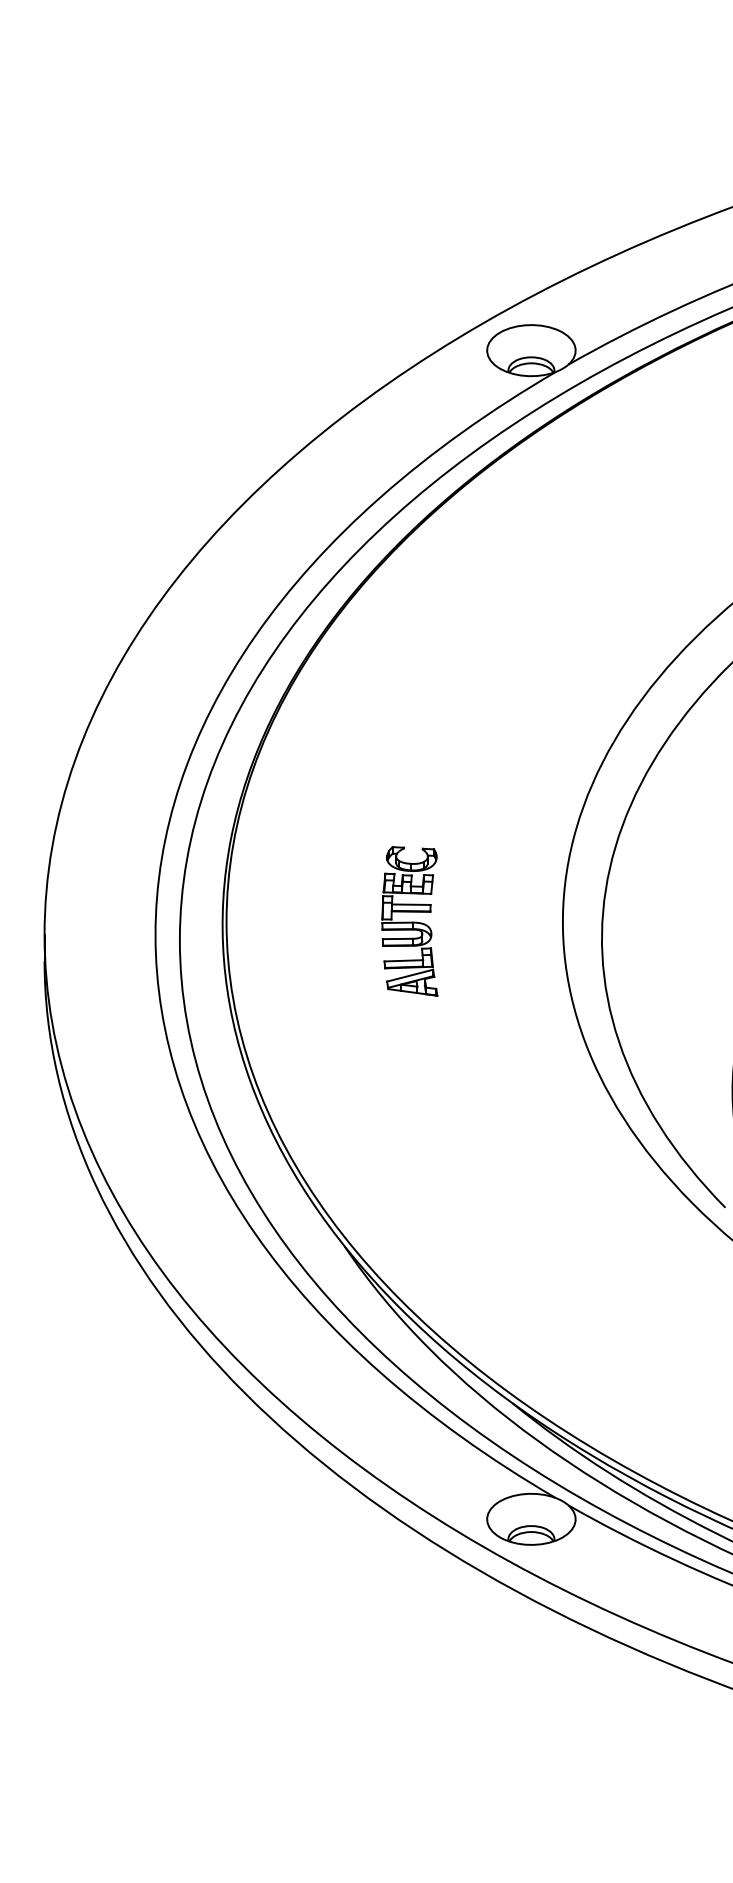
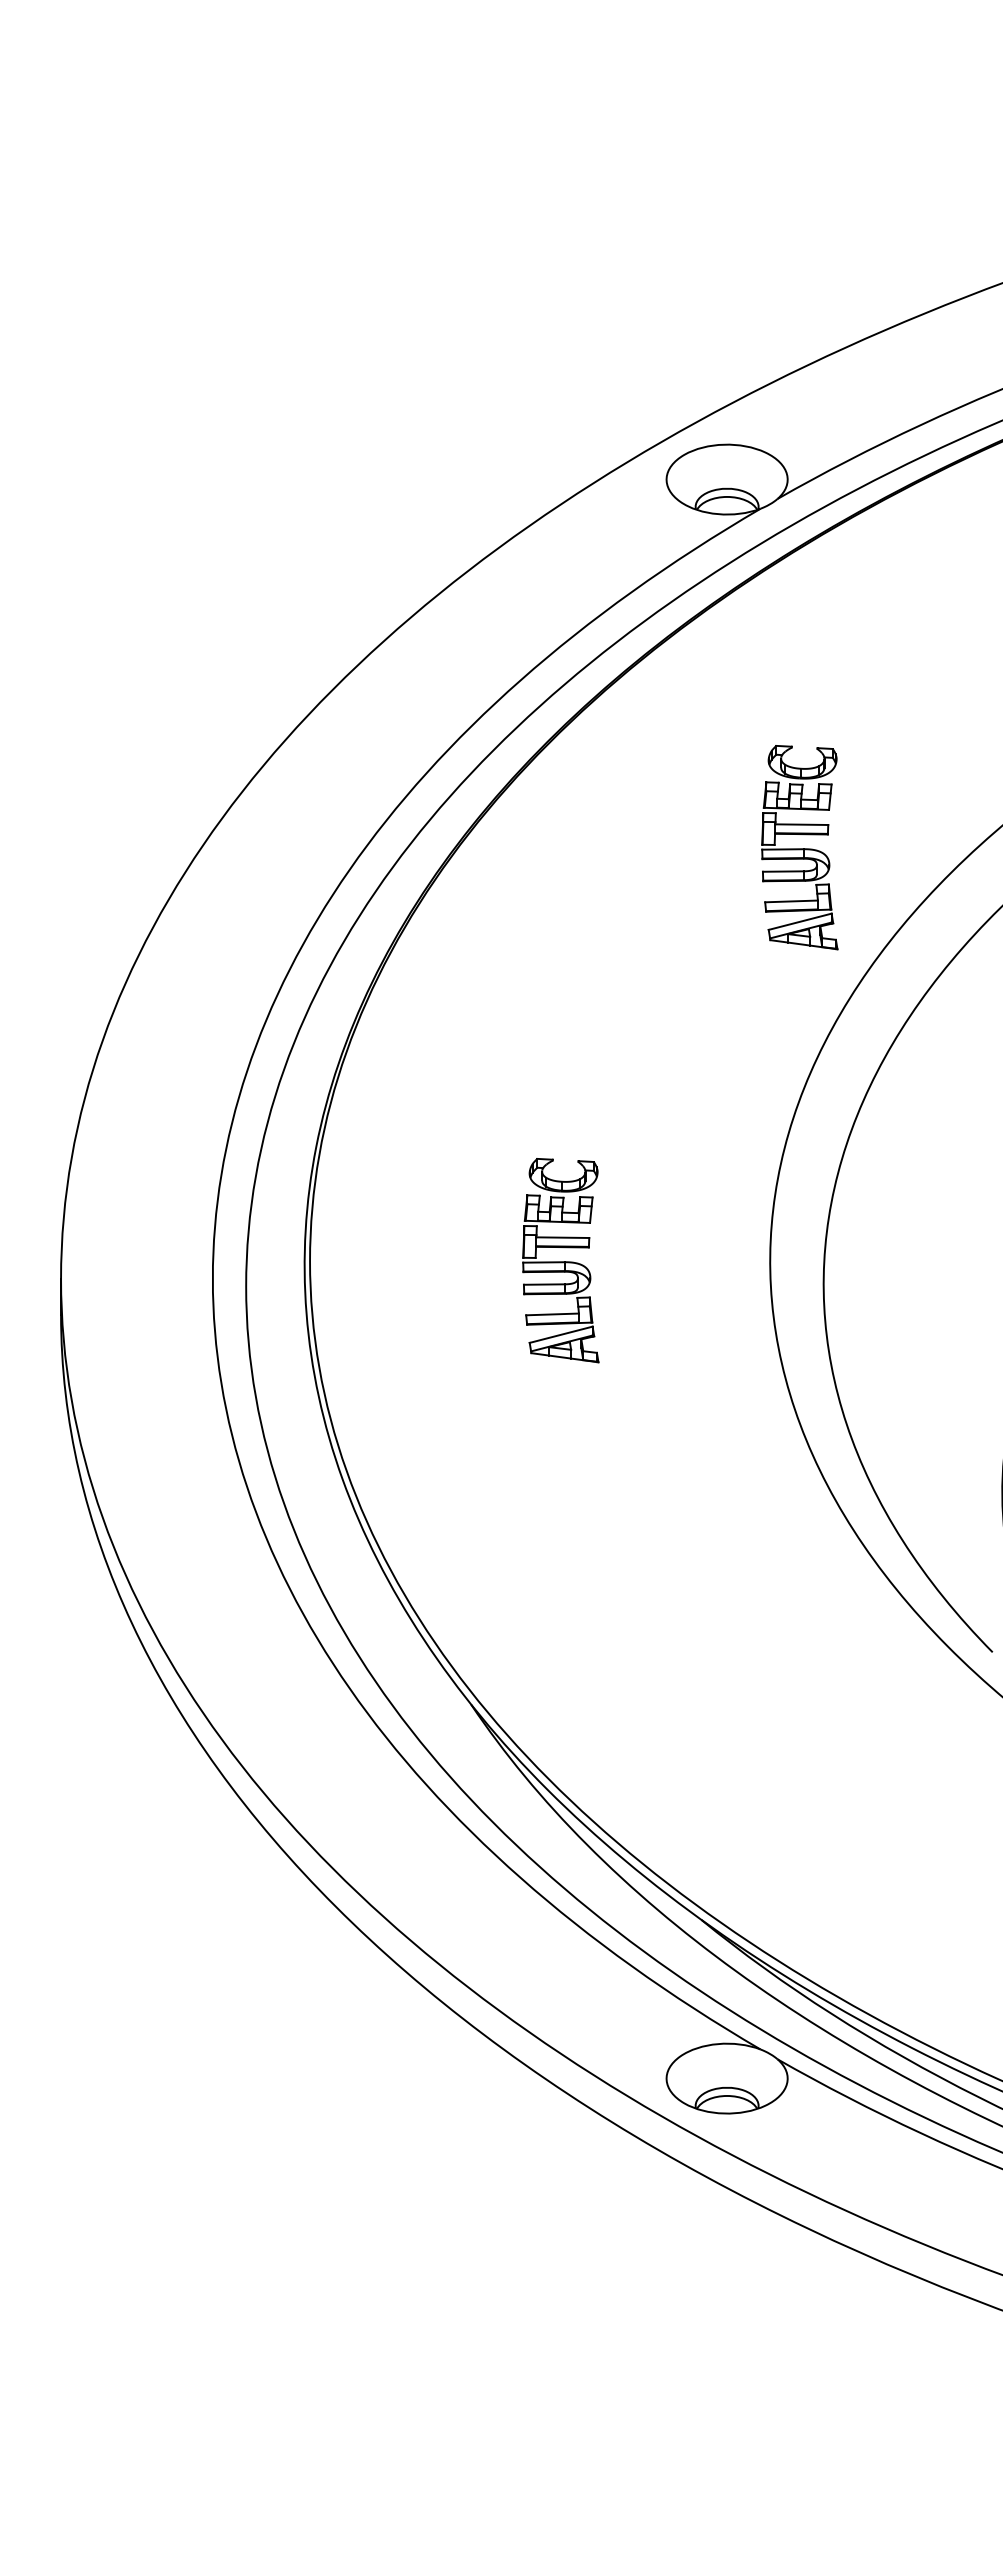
part: (584, 619) -> (799, 847), added

